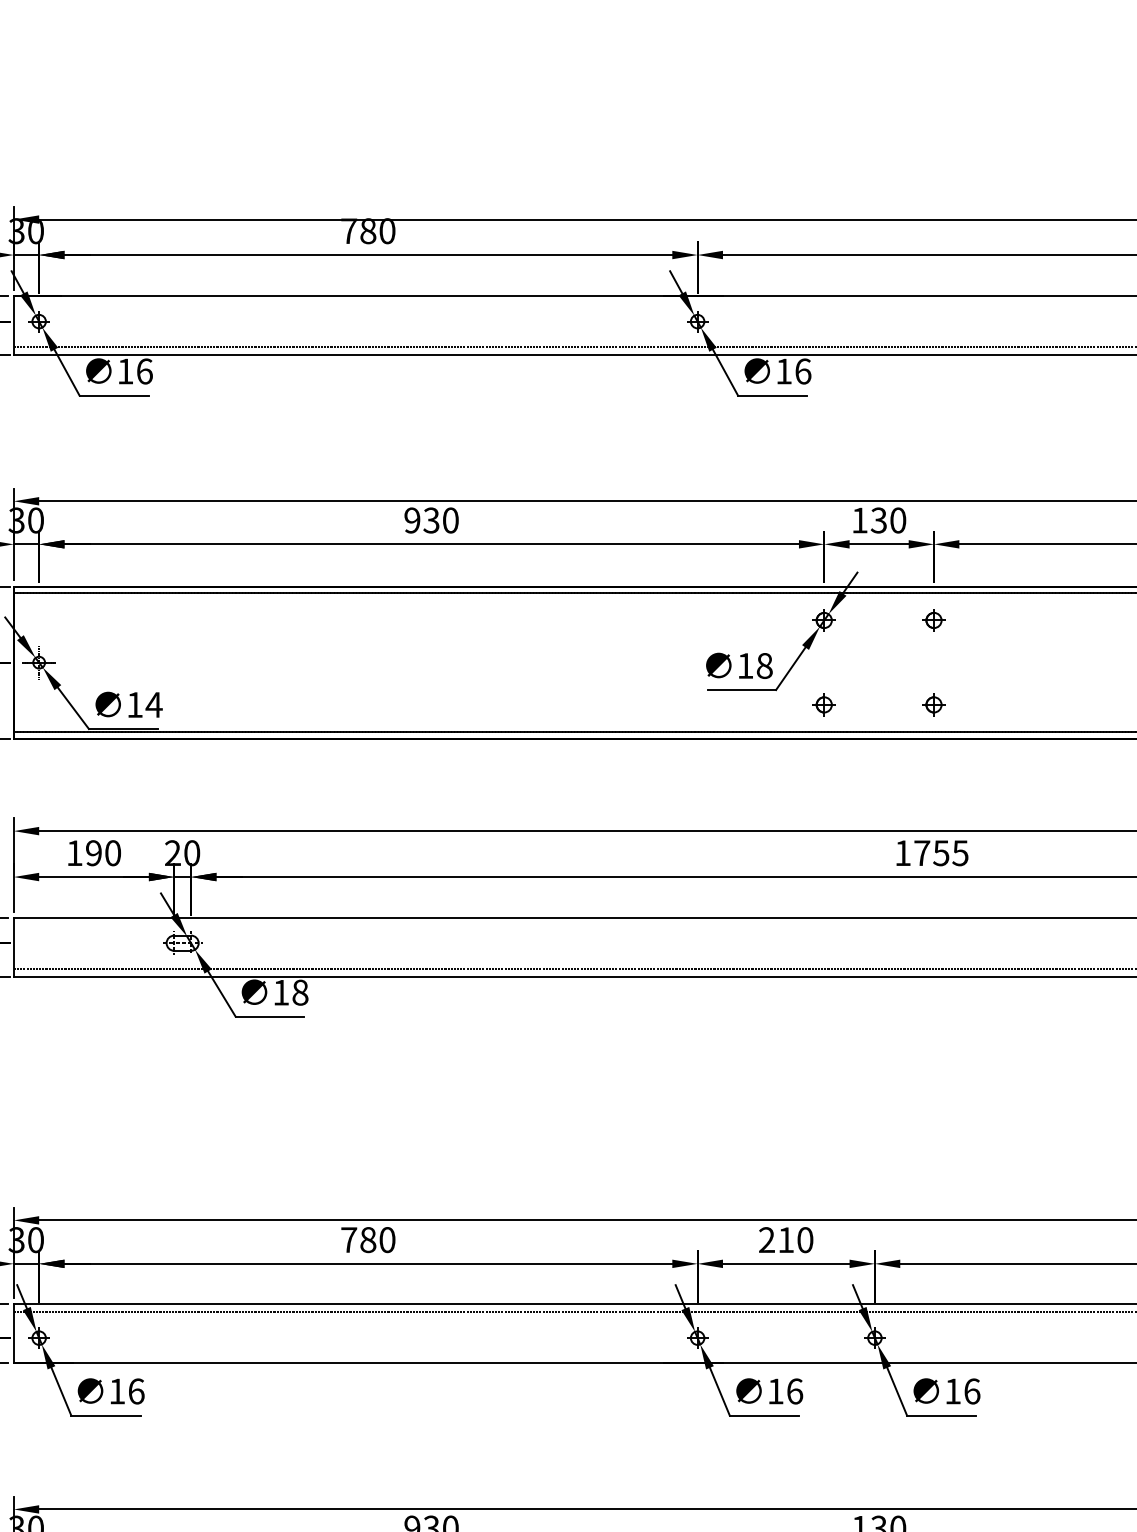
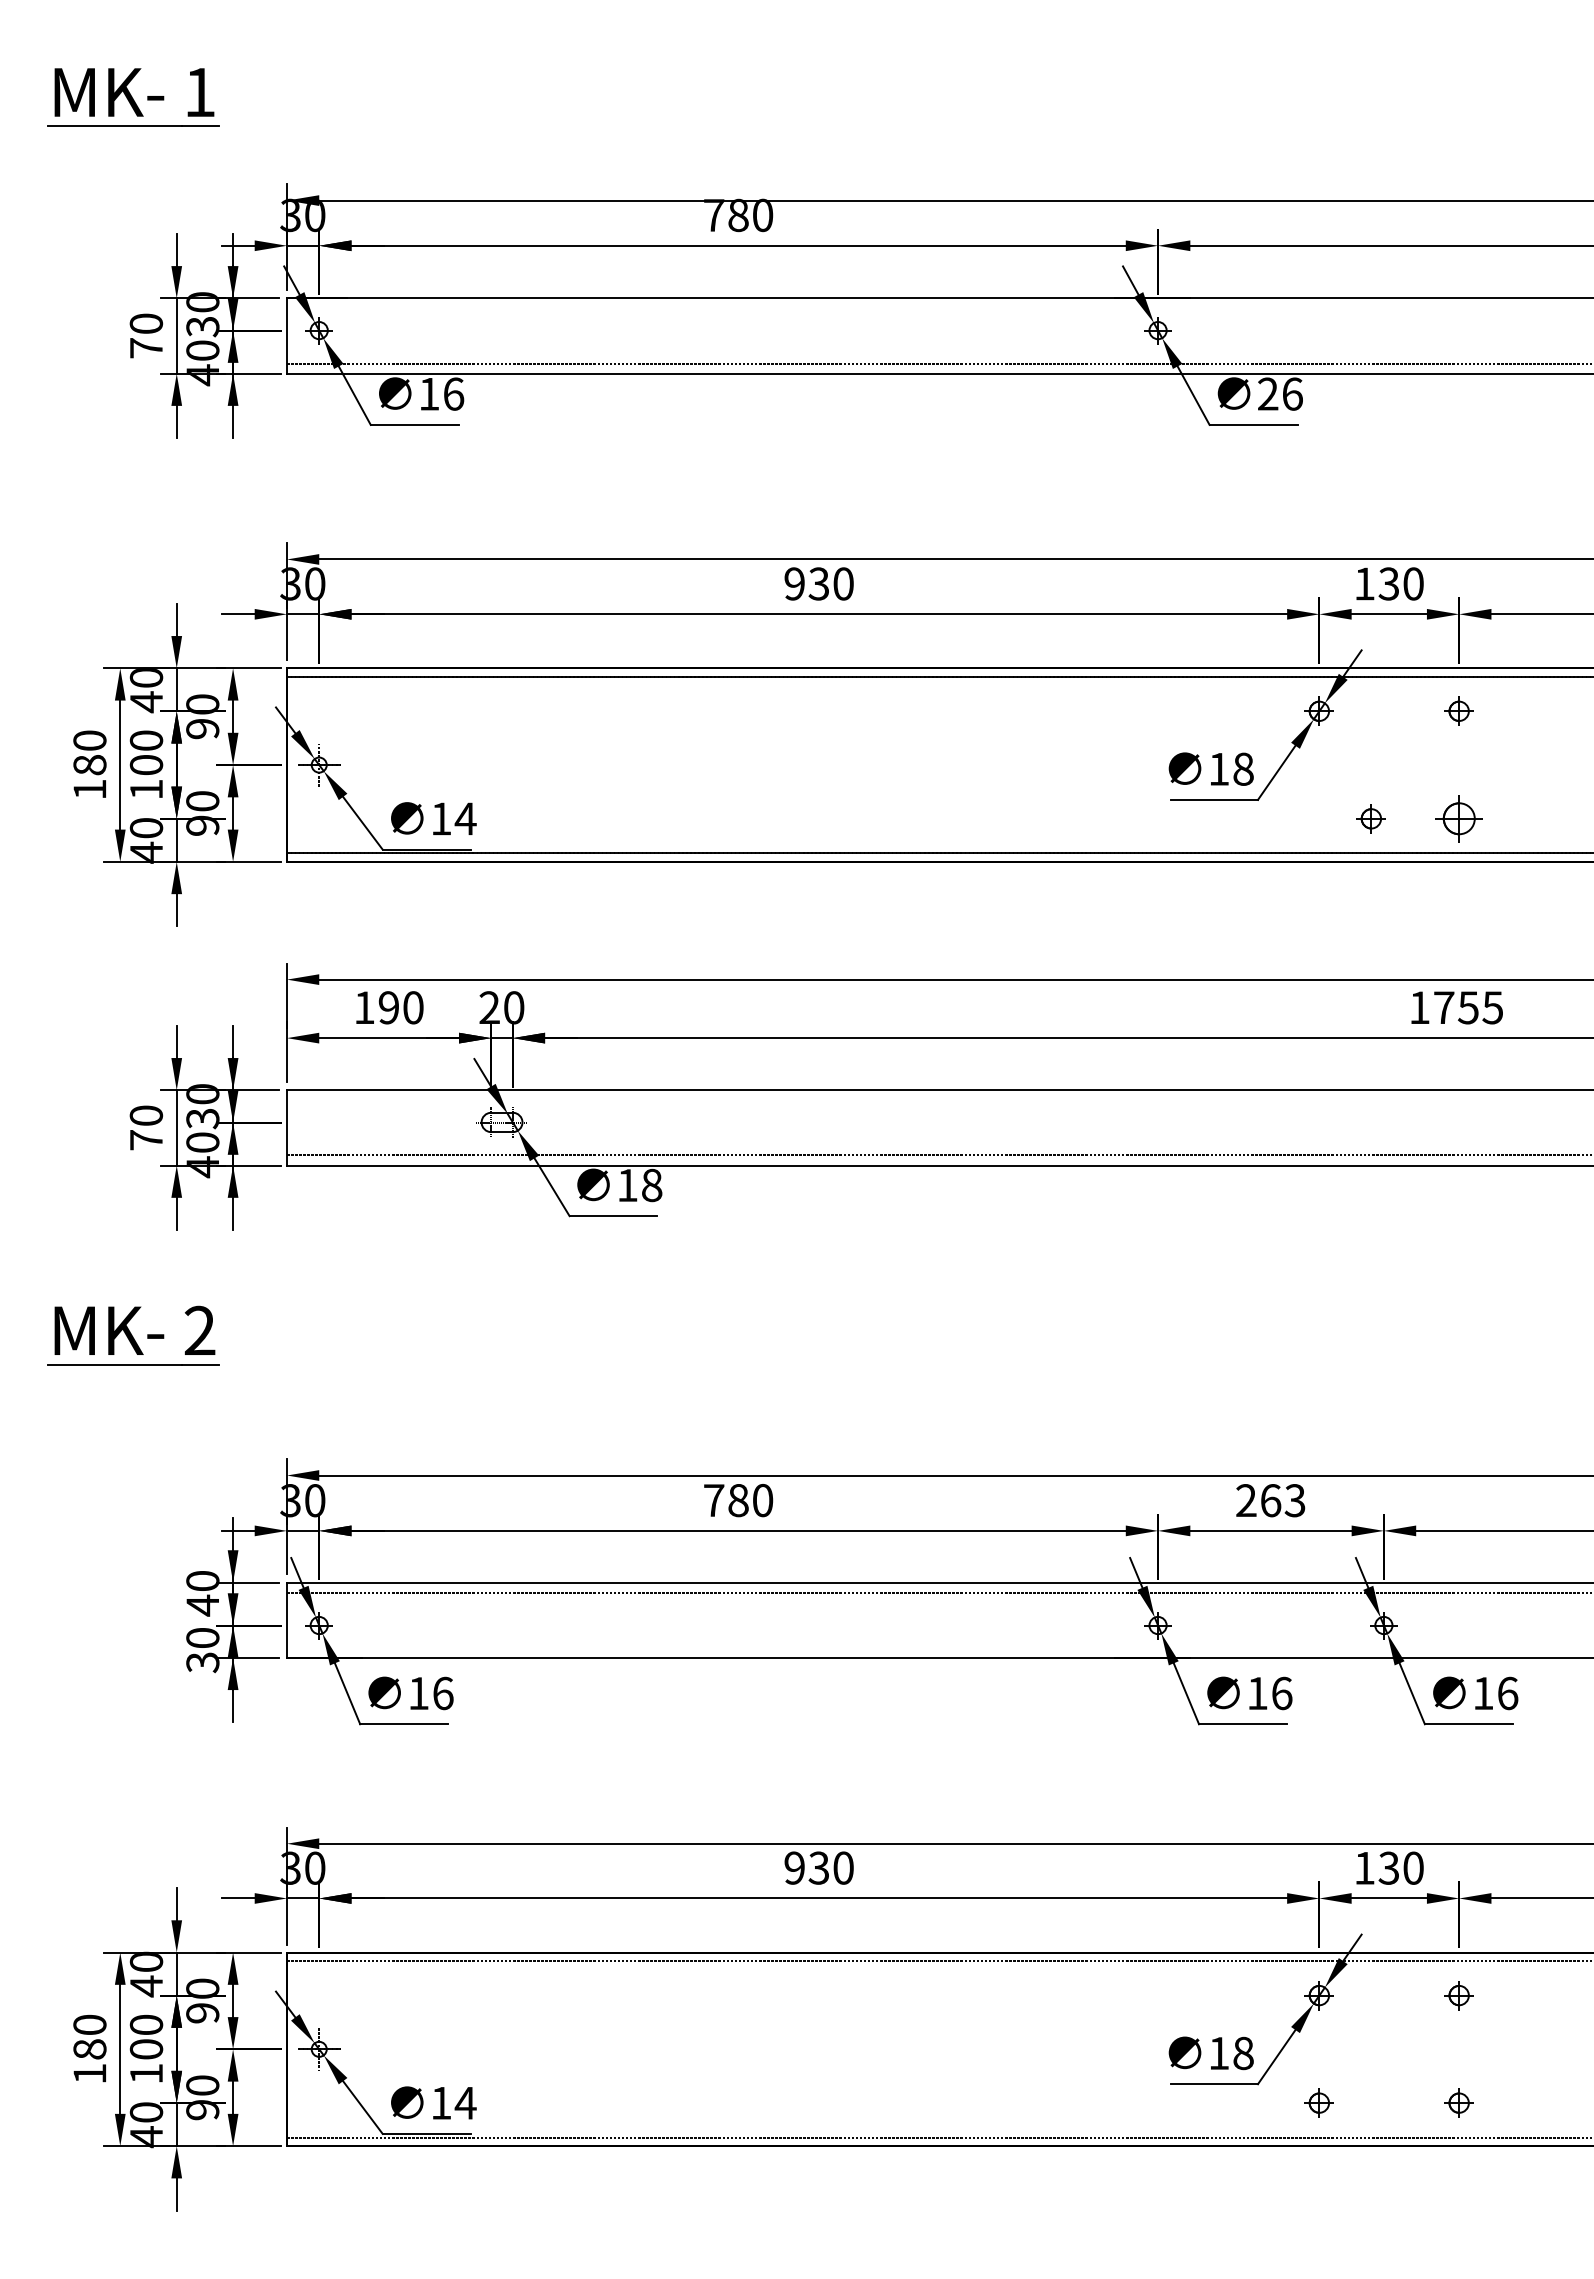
text: (784, 371) -> (1268, 393), 16 -> 26
part: (823, 704) -> (1370, 818), moved
part: (933, 704) -> (1458, 818), size x1.6
text: (796, 1239) -> (1283, 1500), 210 -> 263

